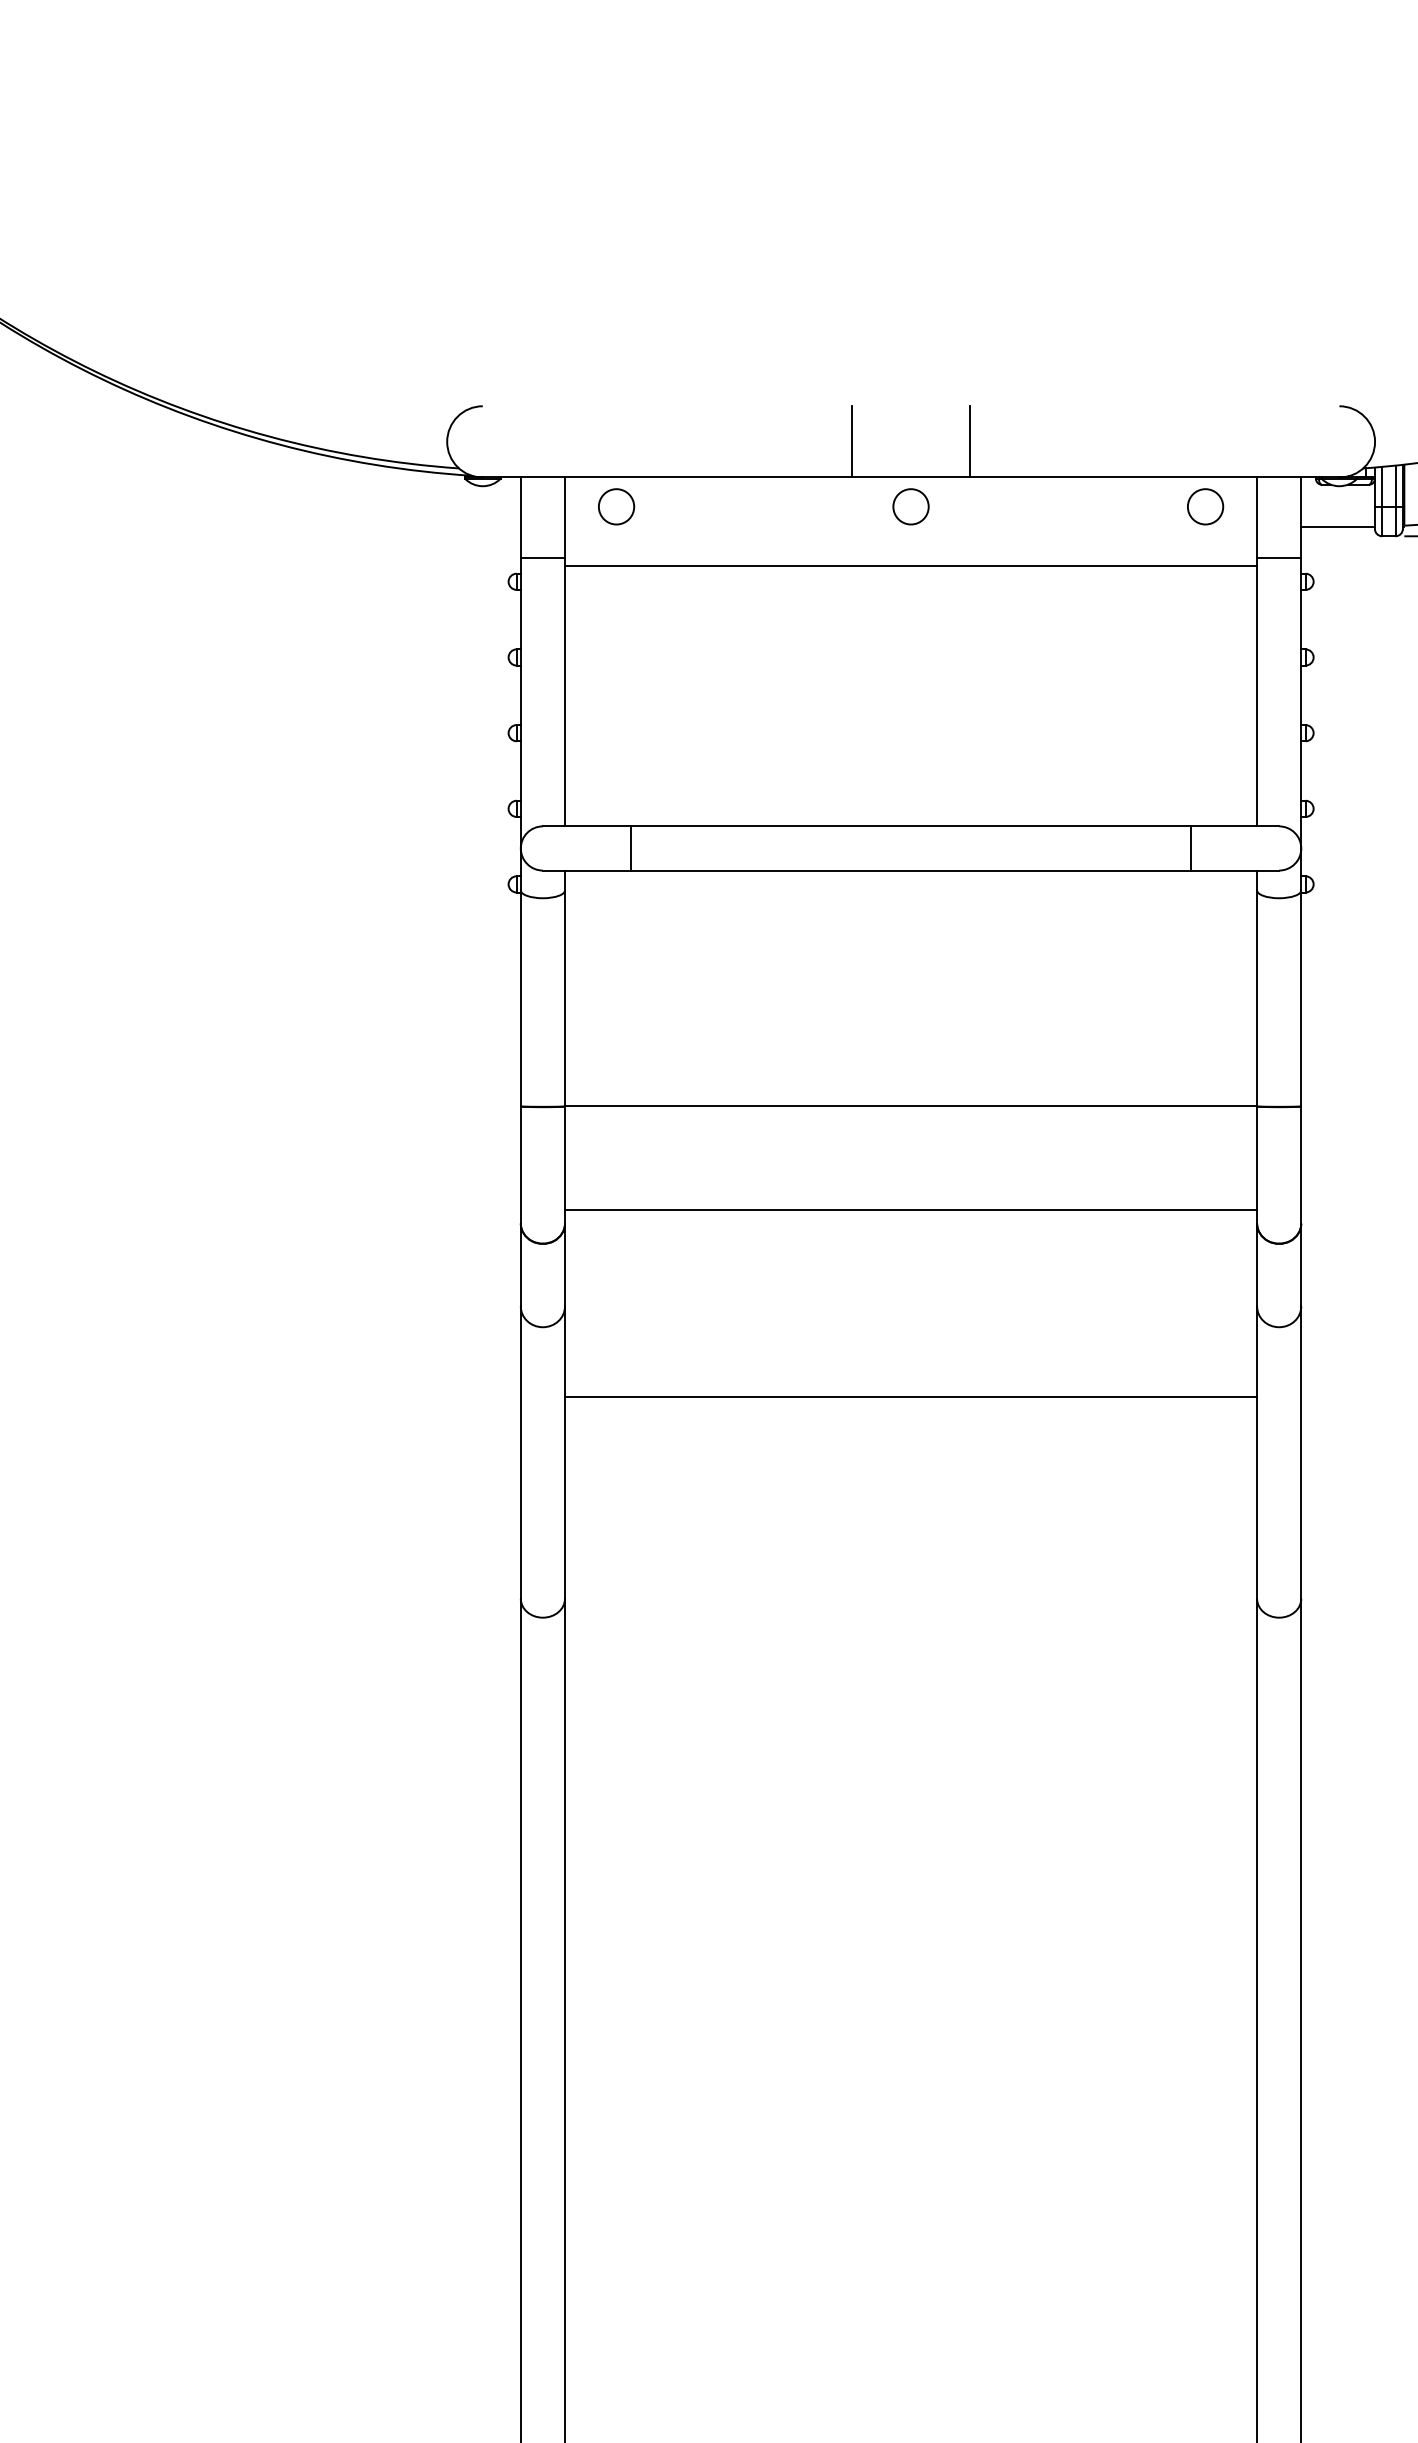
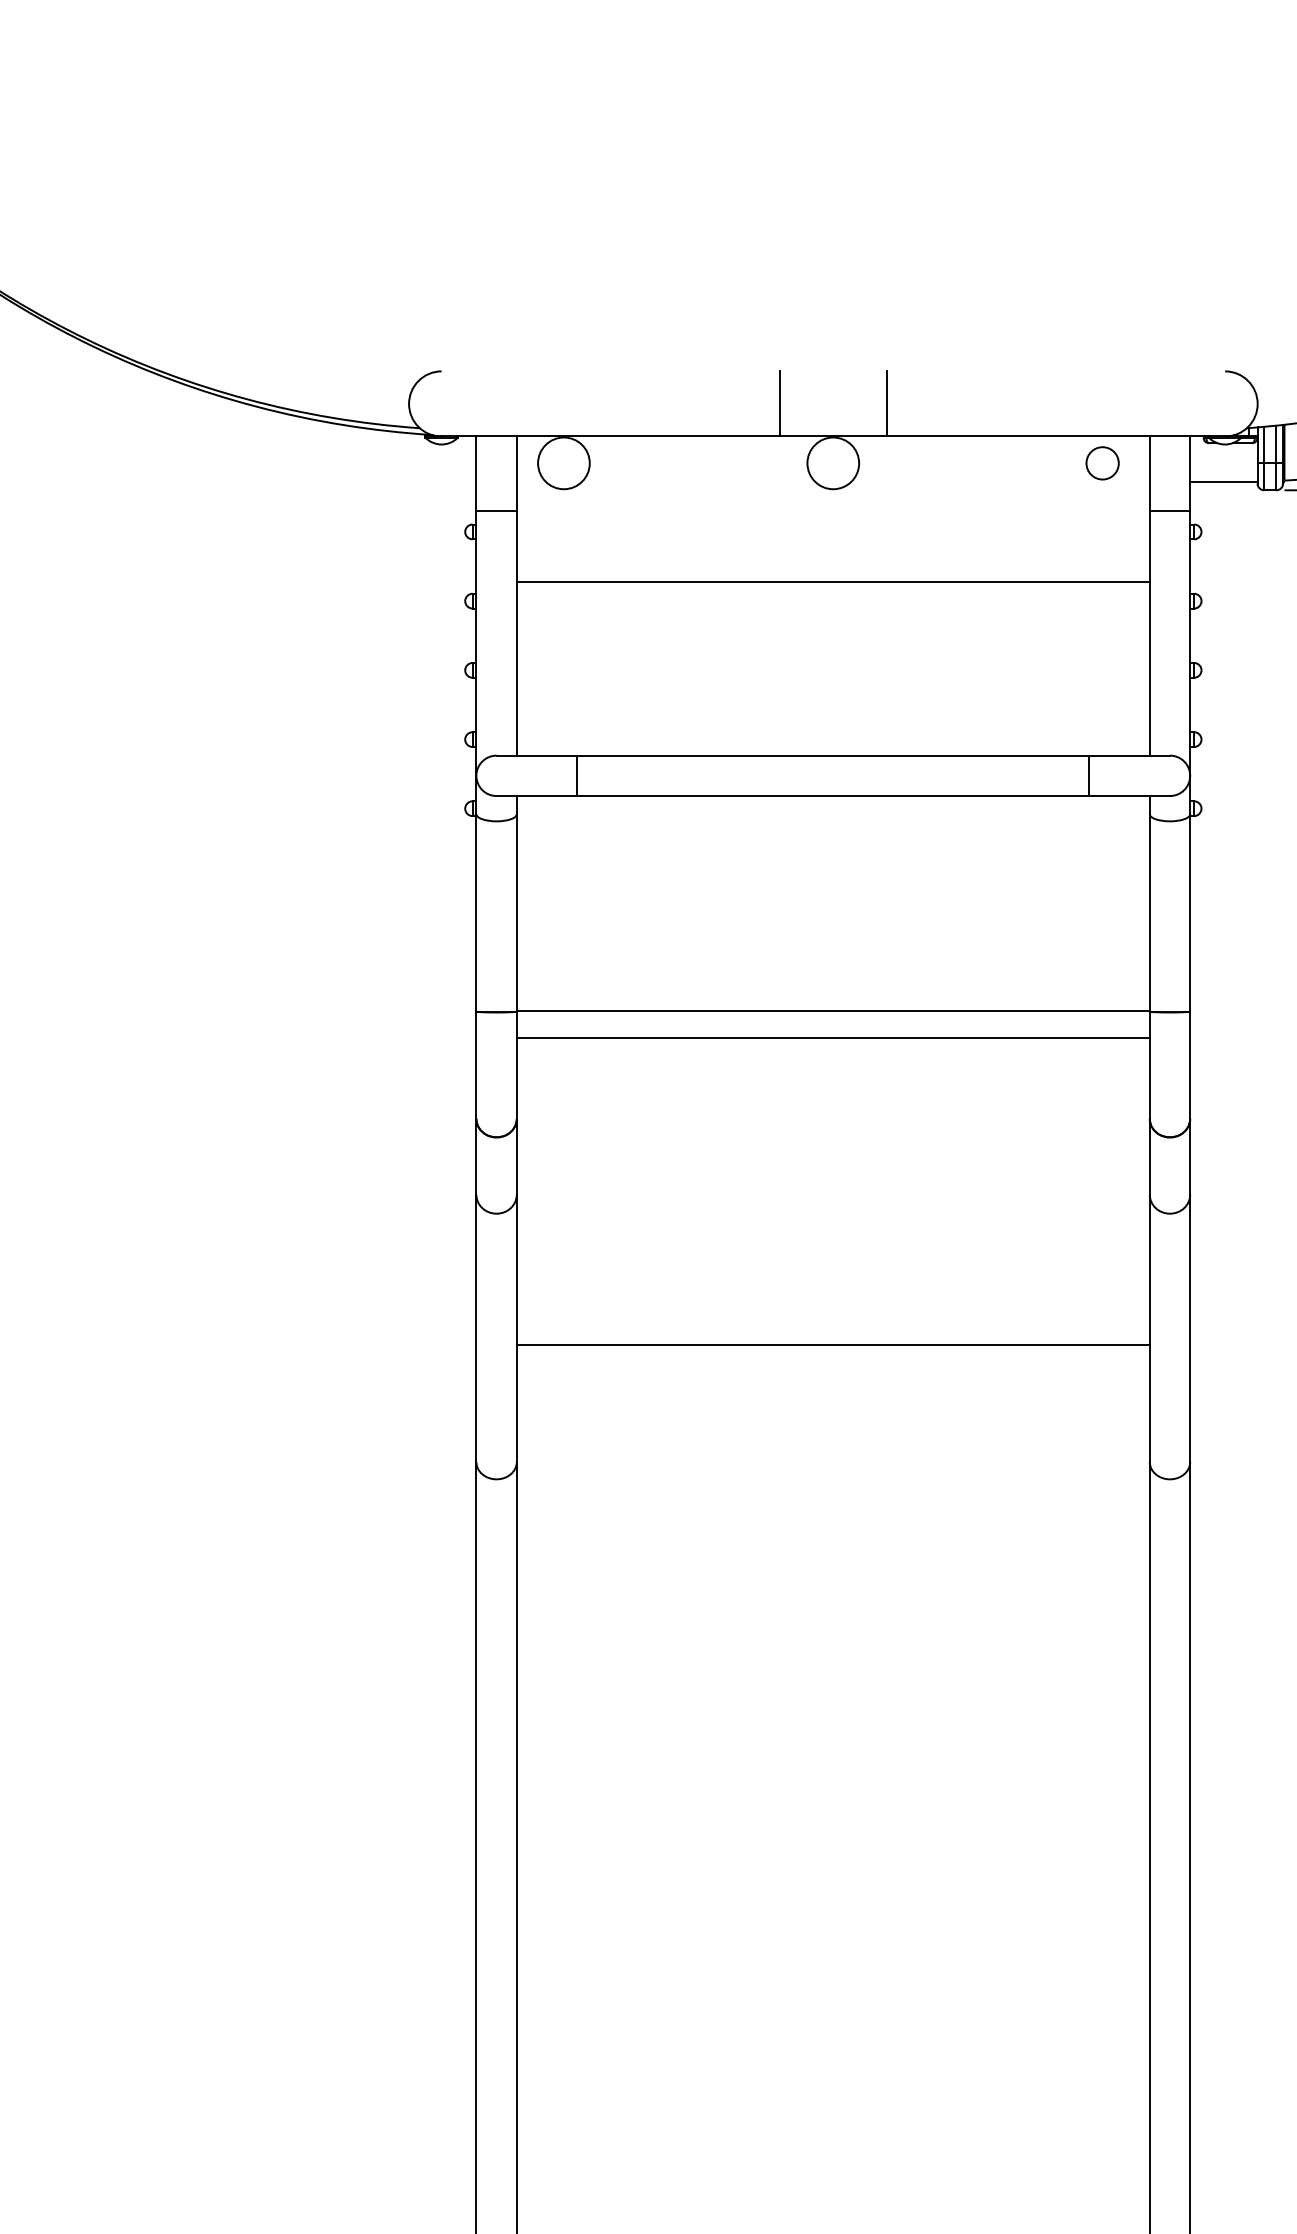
circle: (616, 506) -> (563, 463), size x1.6
circle: (910, 506) -> (832, 463), size x1.6
line: (911, 565) -> (833, 581), moved
line: (911, 1209) -> (833, 1038), moved
line: (911, 1396) -> (833, 1344), moved

